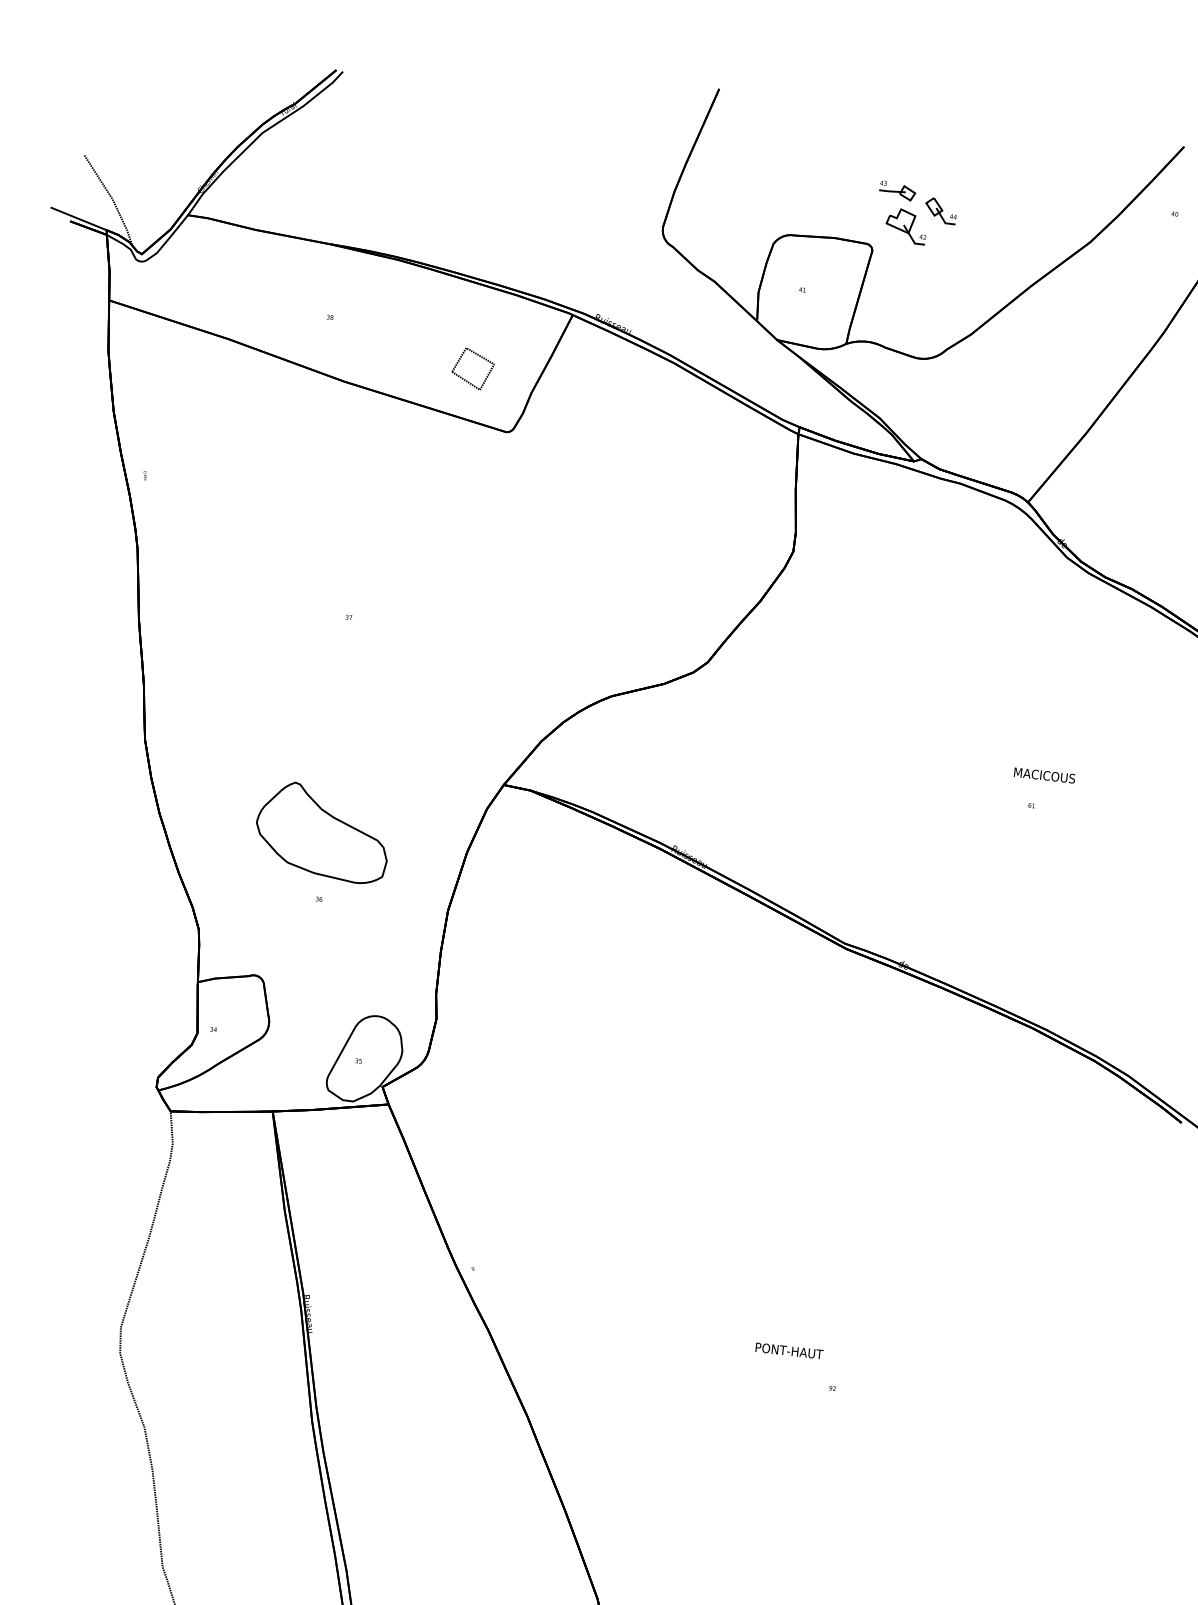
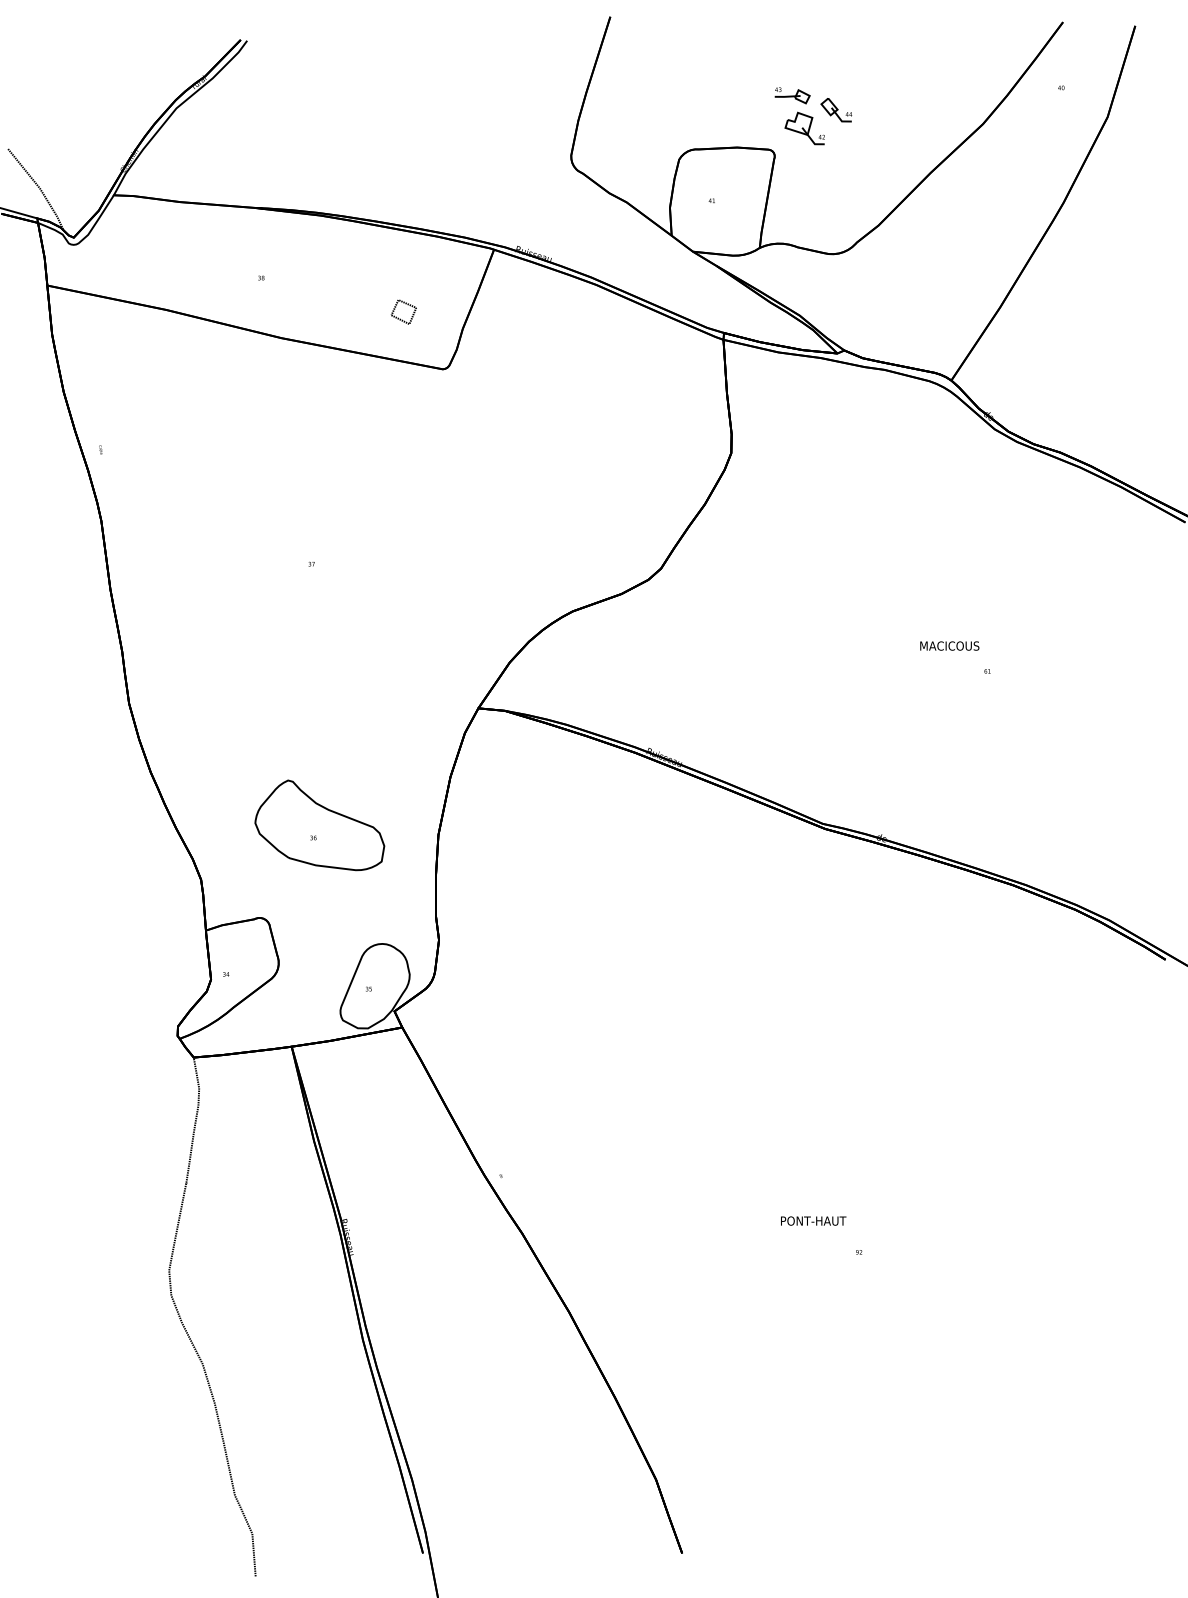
part: (472, 368) -> (403, 311), size x0.62
text: (1044, 774) -> (949, 645), moved
part: (322, 832) -> (319, 825), moved

